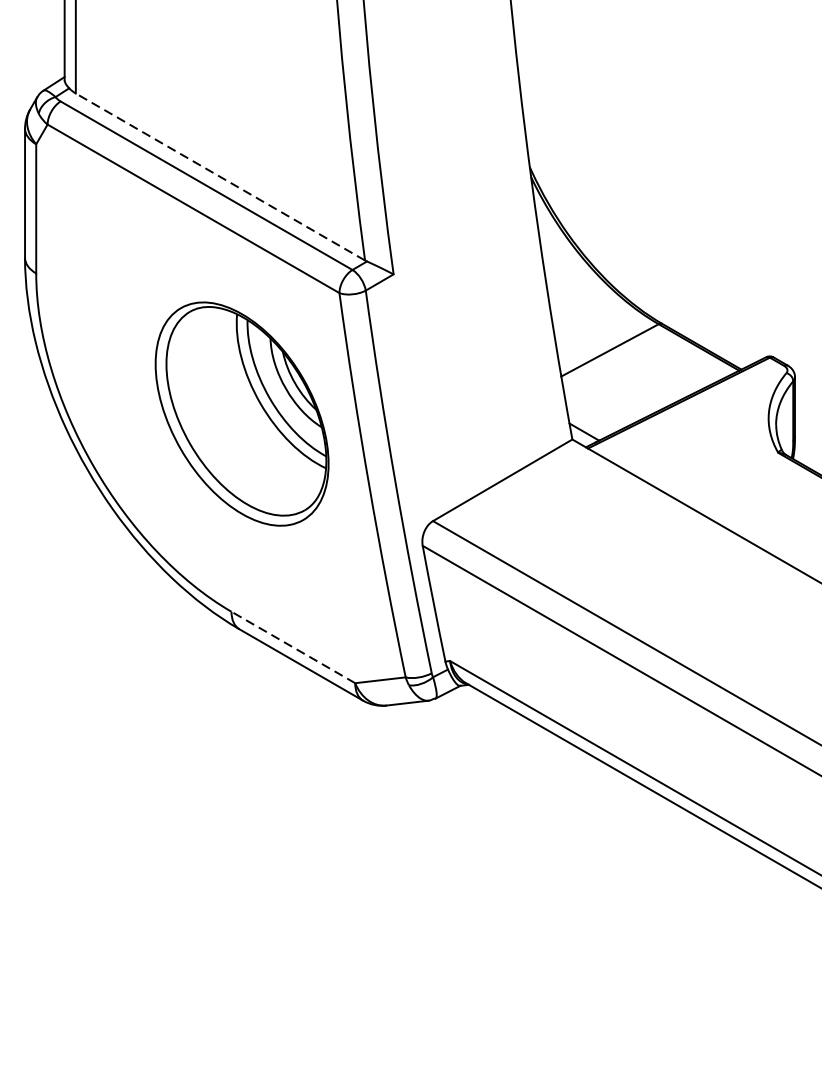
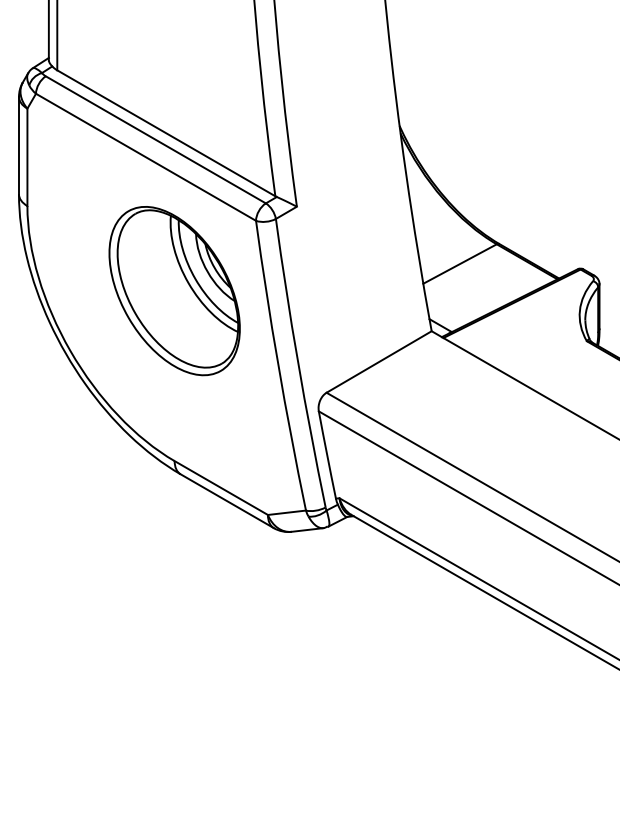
line: (220, 177) -> (166, 133), dashed -> solid
part: (241, 414) -> (174, 291), moved
line: (293, 648) -> (221, 488), dashed -> solid

